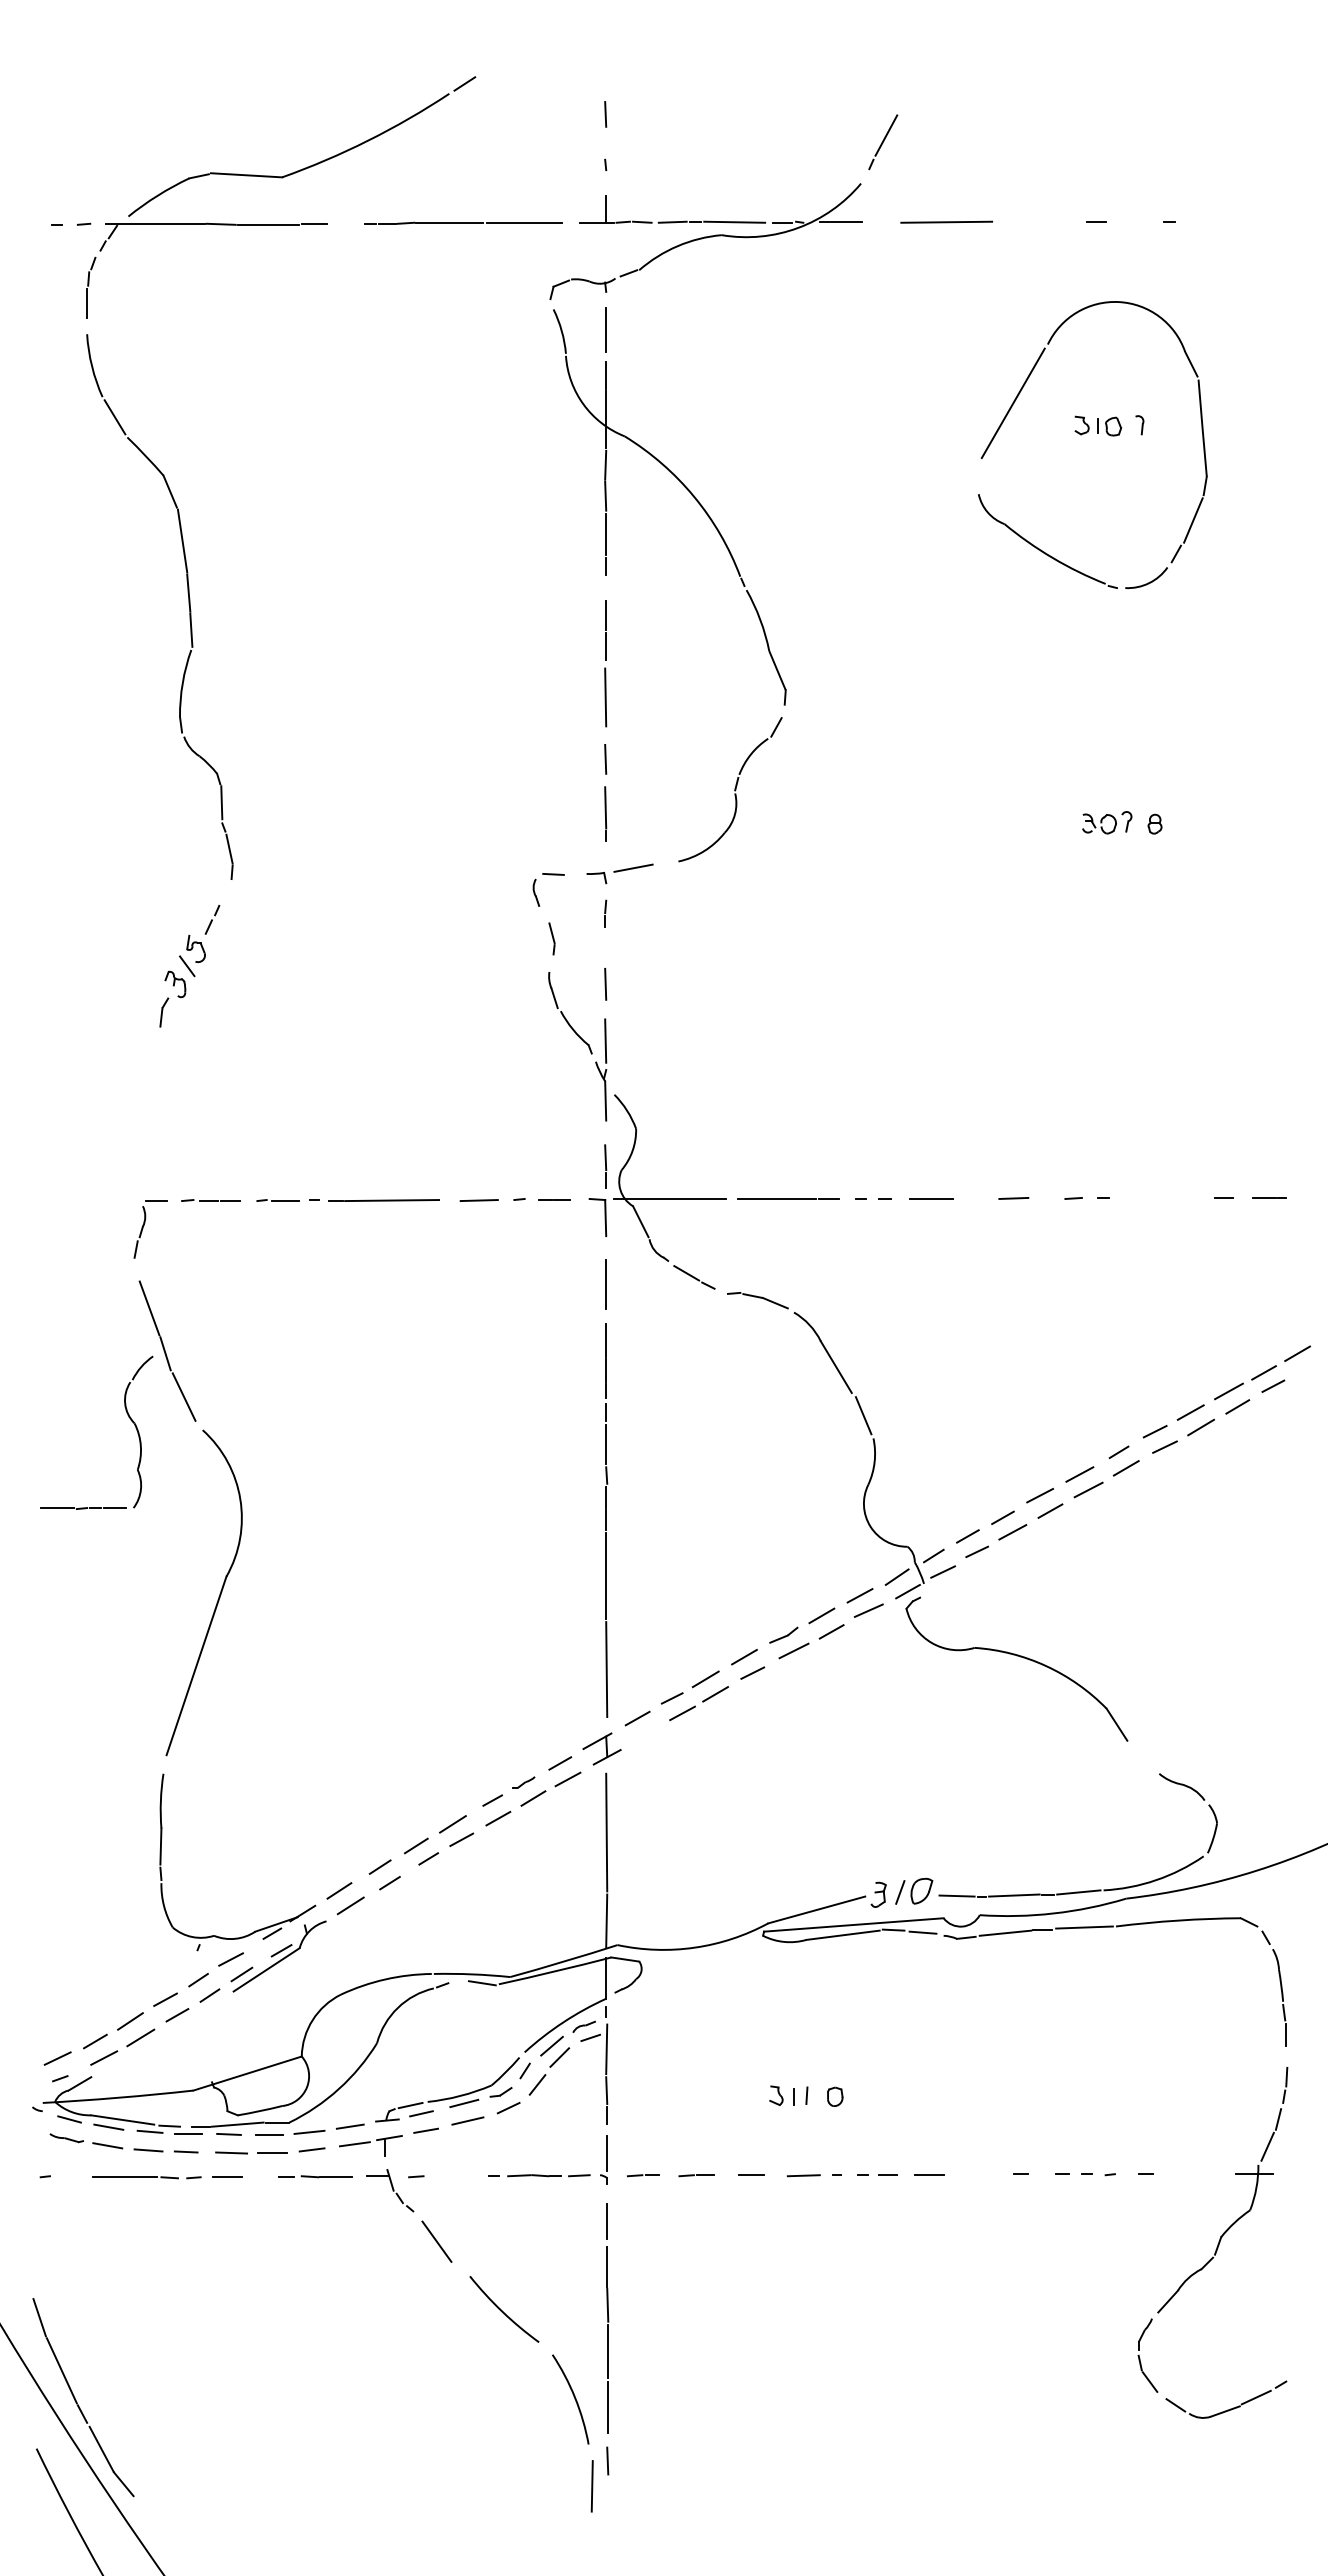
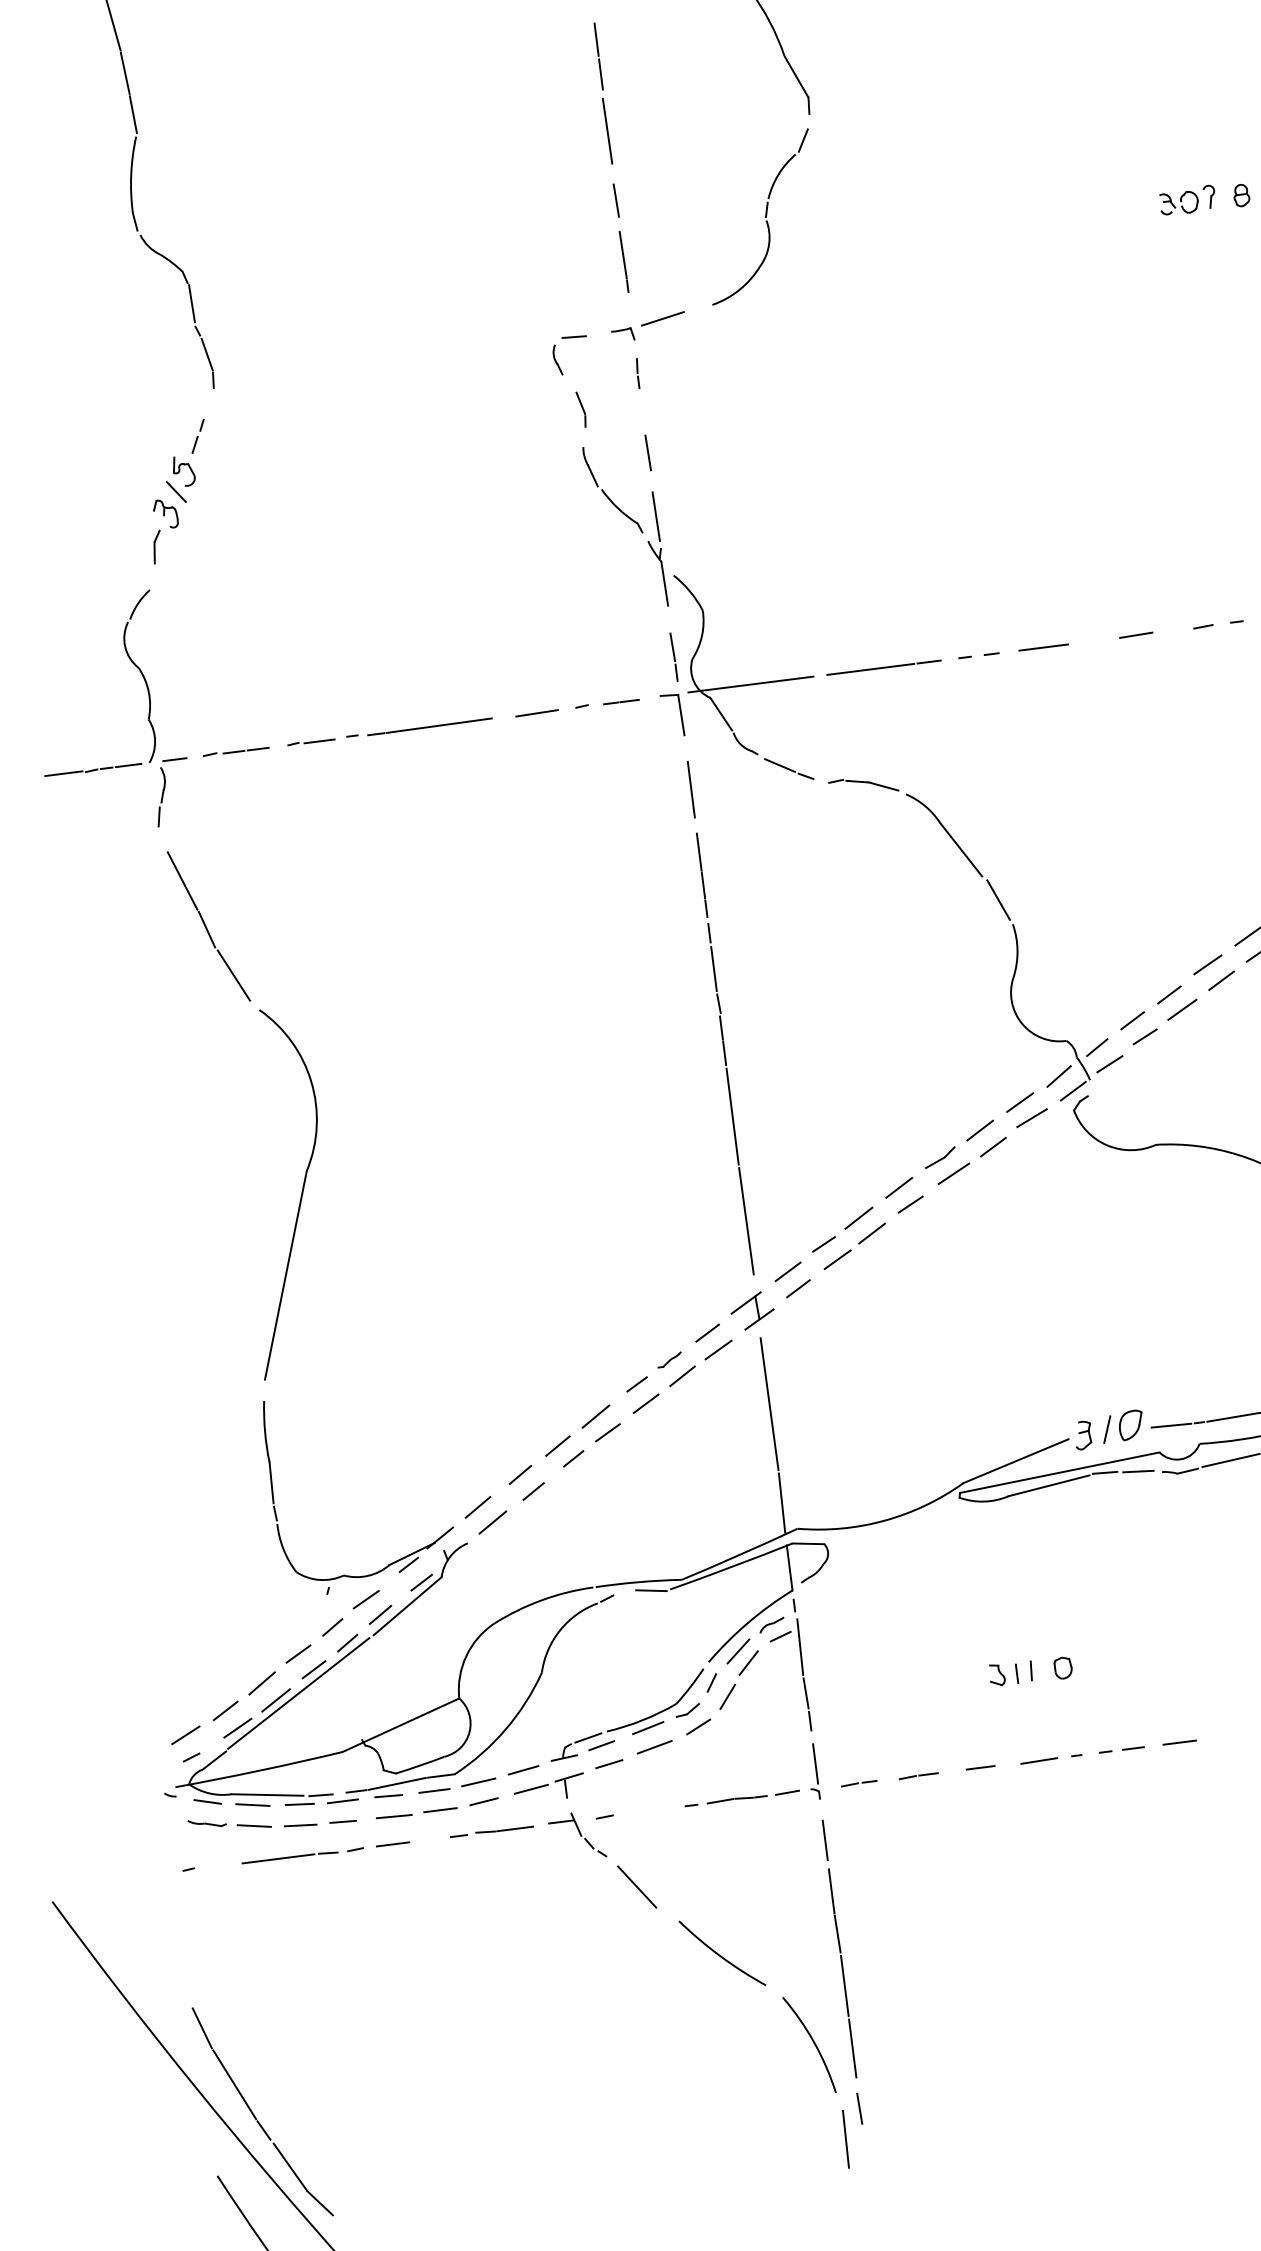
part: (128, 1417) -> (130, 662), moved
line: (644, 1734) -> (798, 1288), added
line: (161, 2034) -> (298, 1693), added

